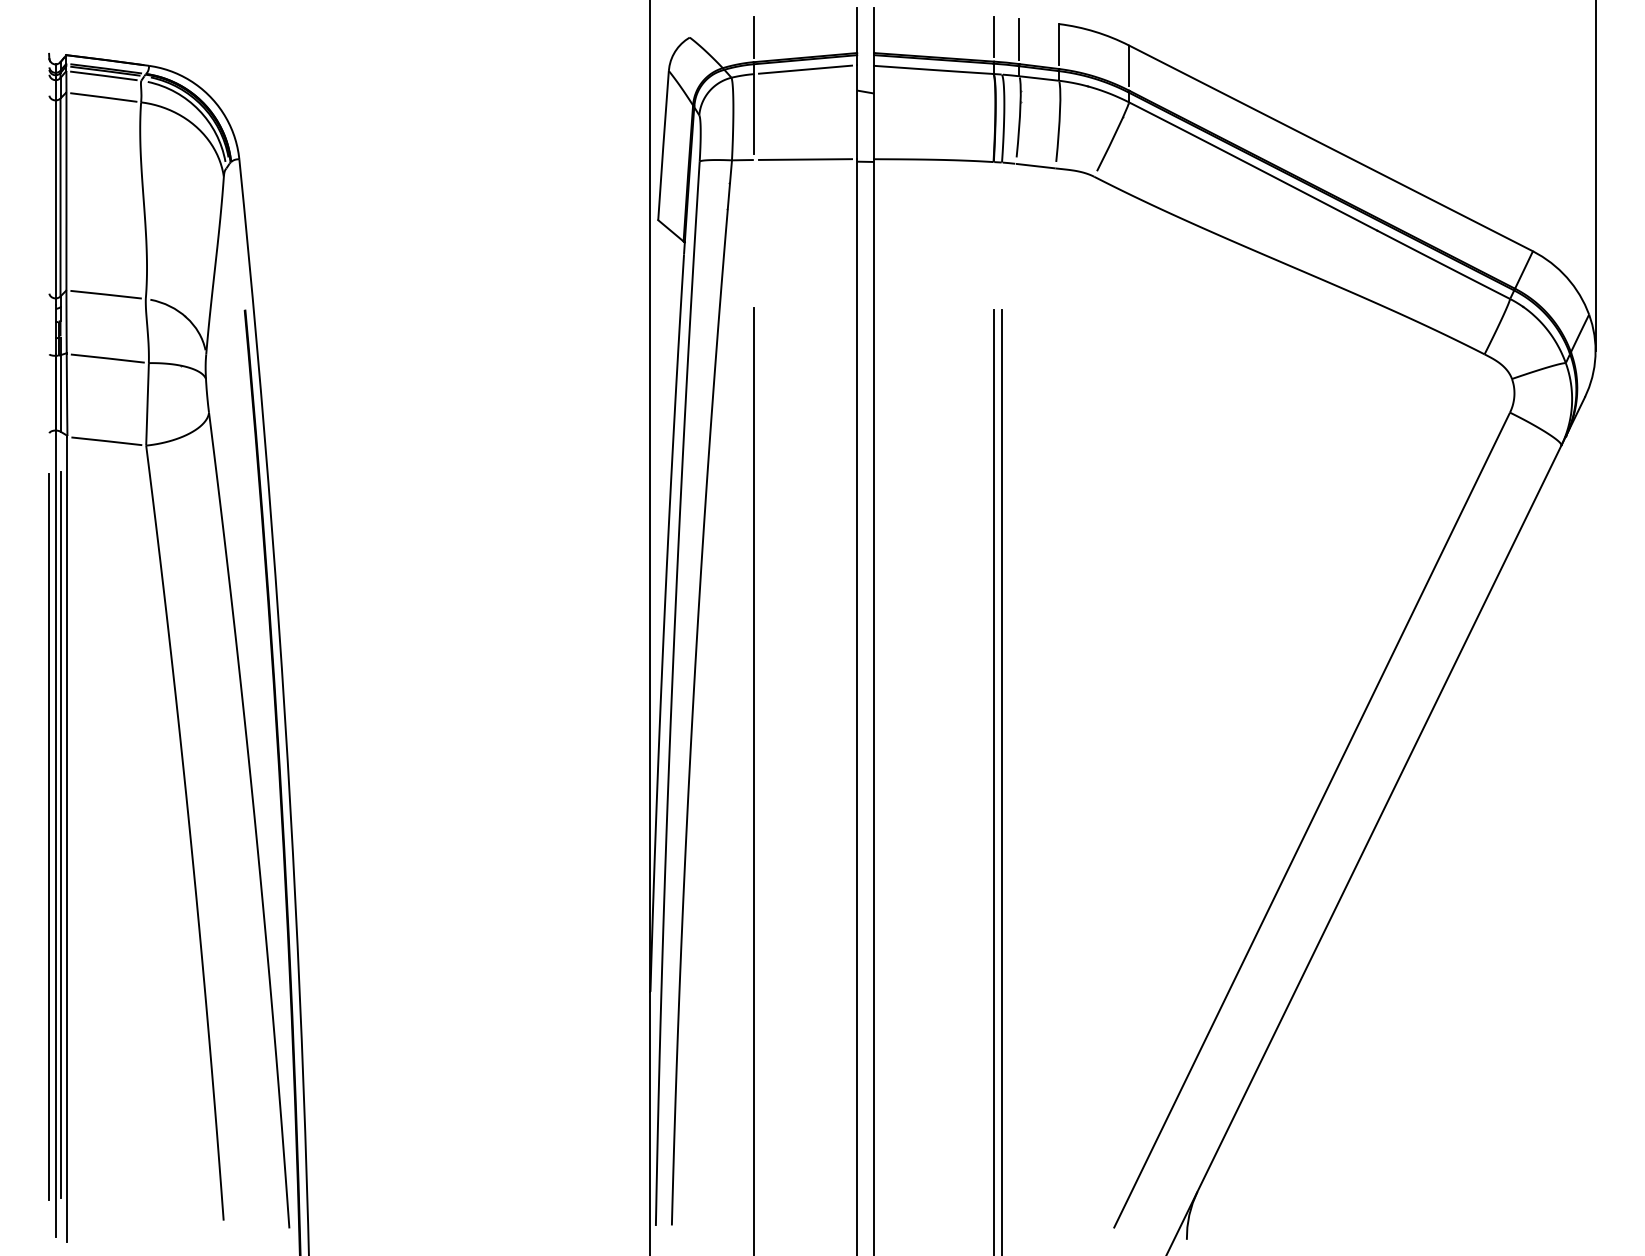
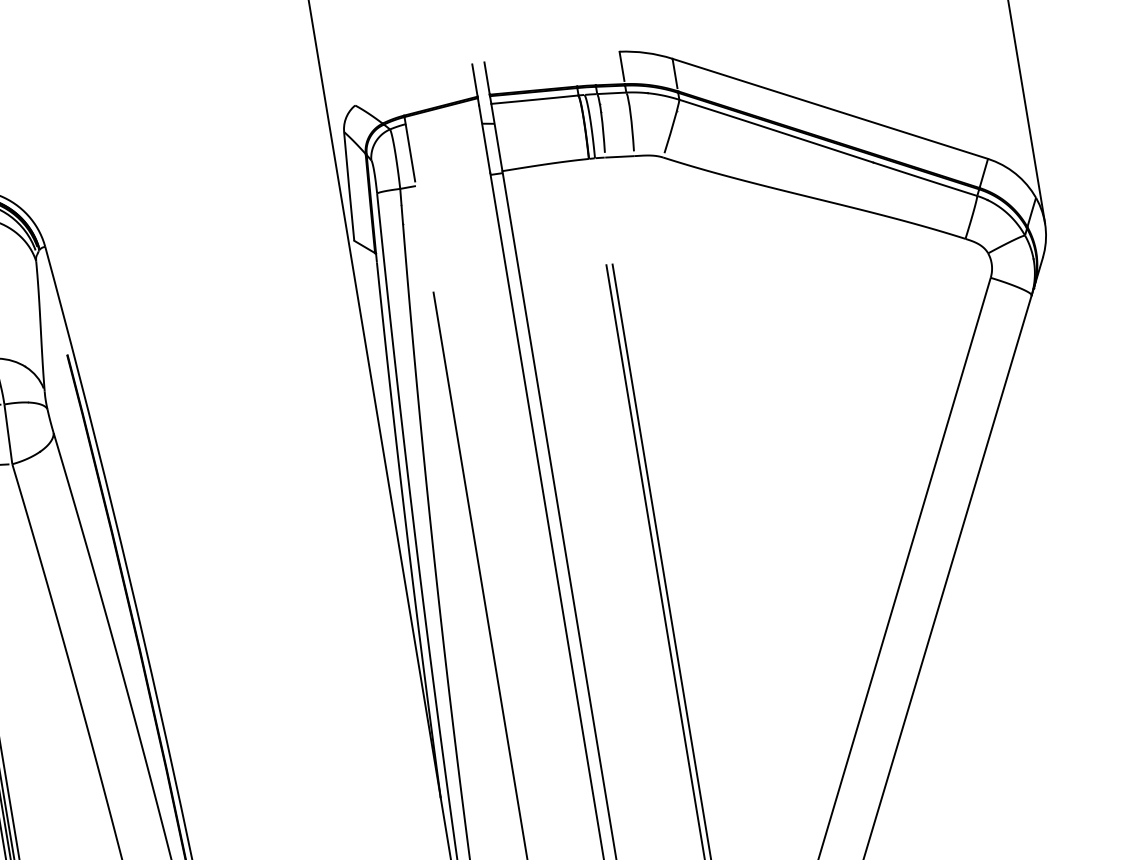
line: (993, 36) -> (573, 68), removed
line: (753, 37) -> (401, 97), removed
line: (1019, 39) -> (592, 67), removed
line: (805, 69) -> (442, 114), removed
line: (805, 159) -> (453, 179), removed

